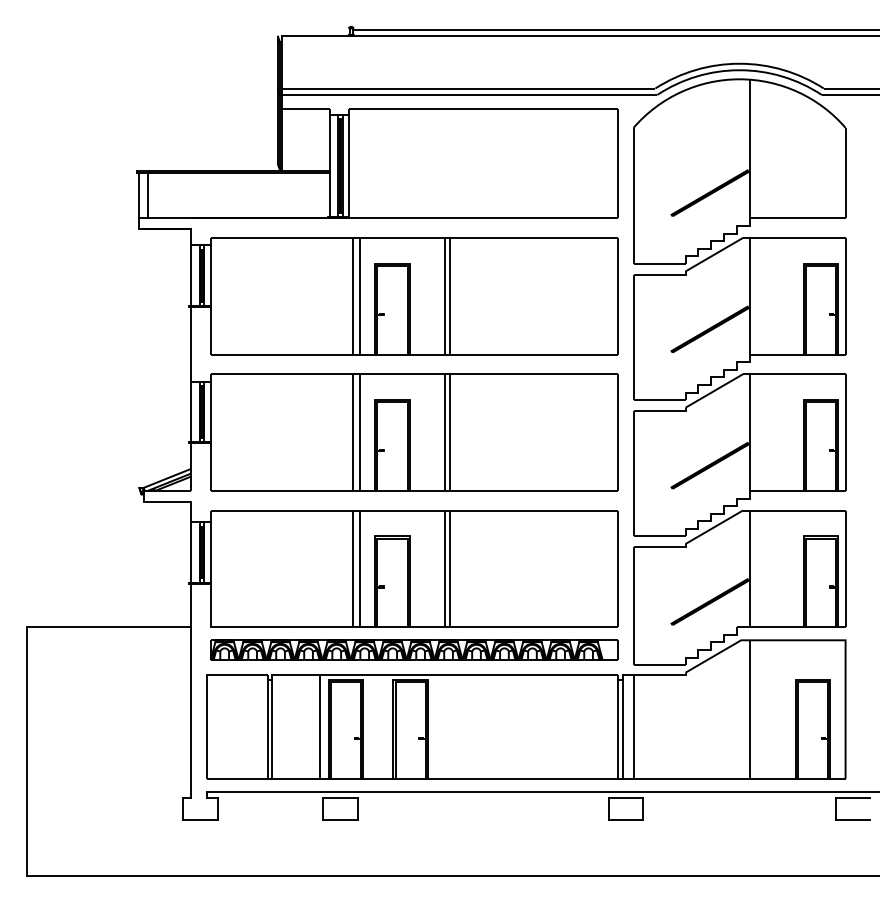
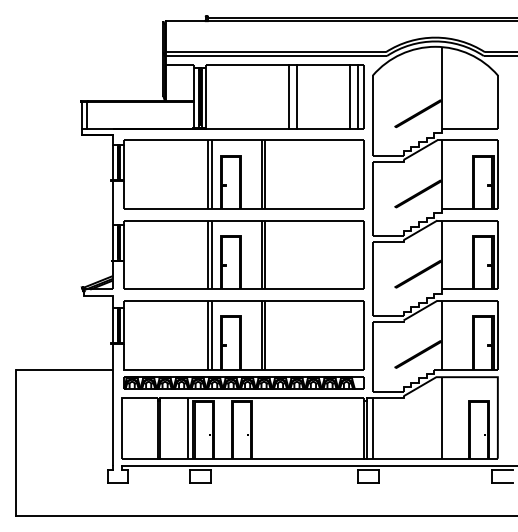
line: (490, 163) -> (288, 96), added
line: (503, 163) -> (296, 96), added
line: (595, 163) -> (350, 96), added
line: (607, 163) -> (357, 96), added

